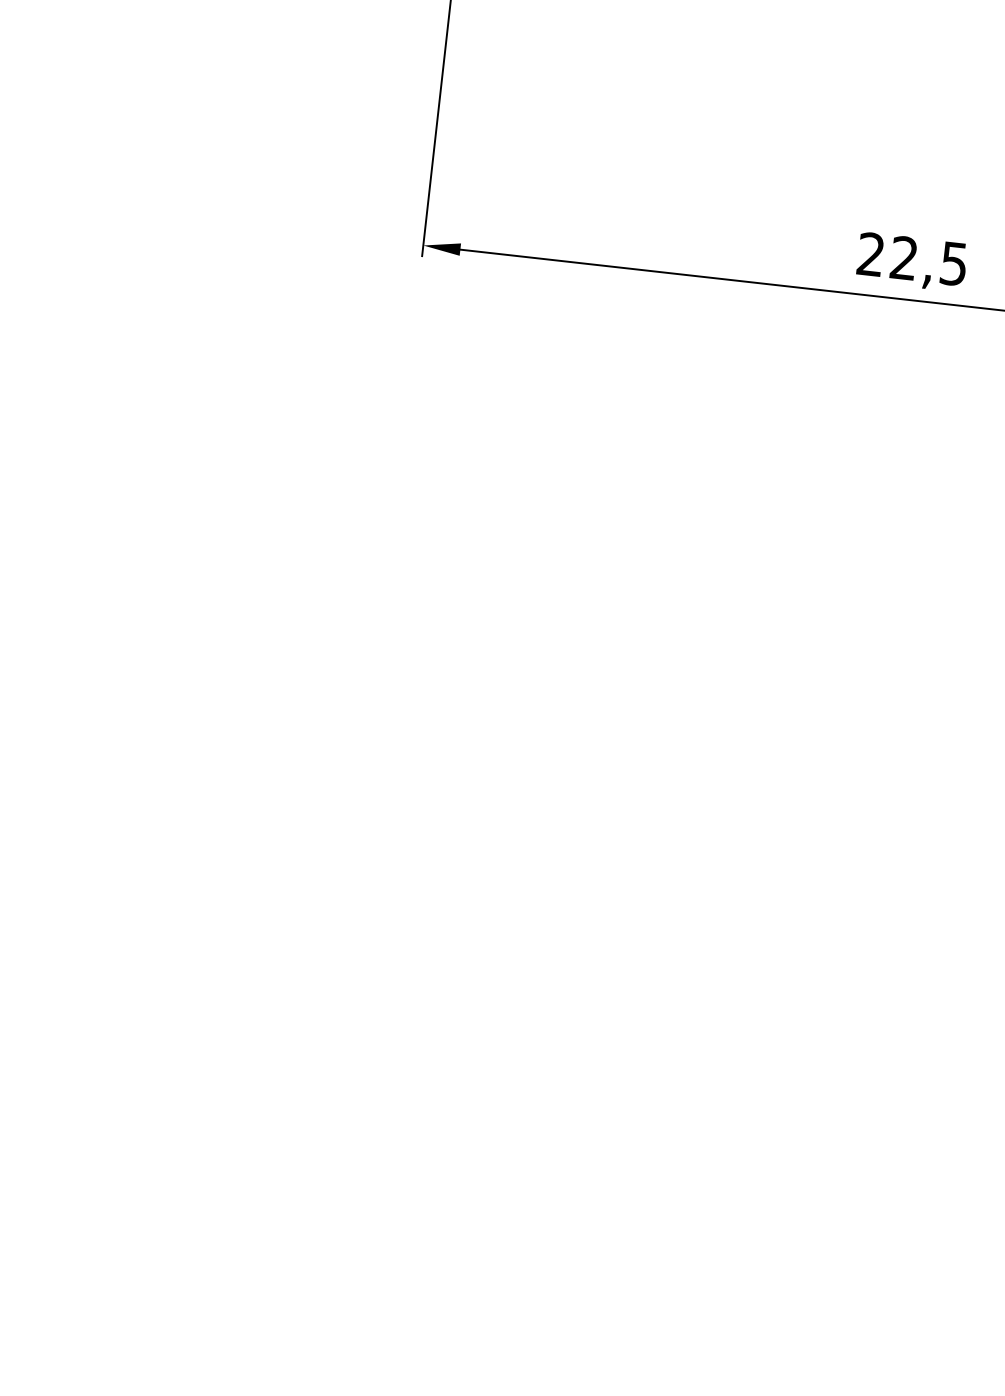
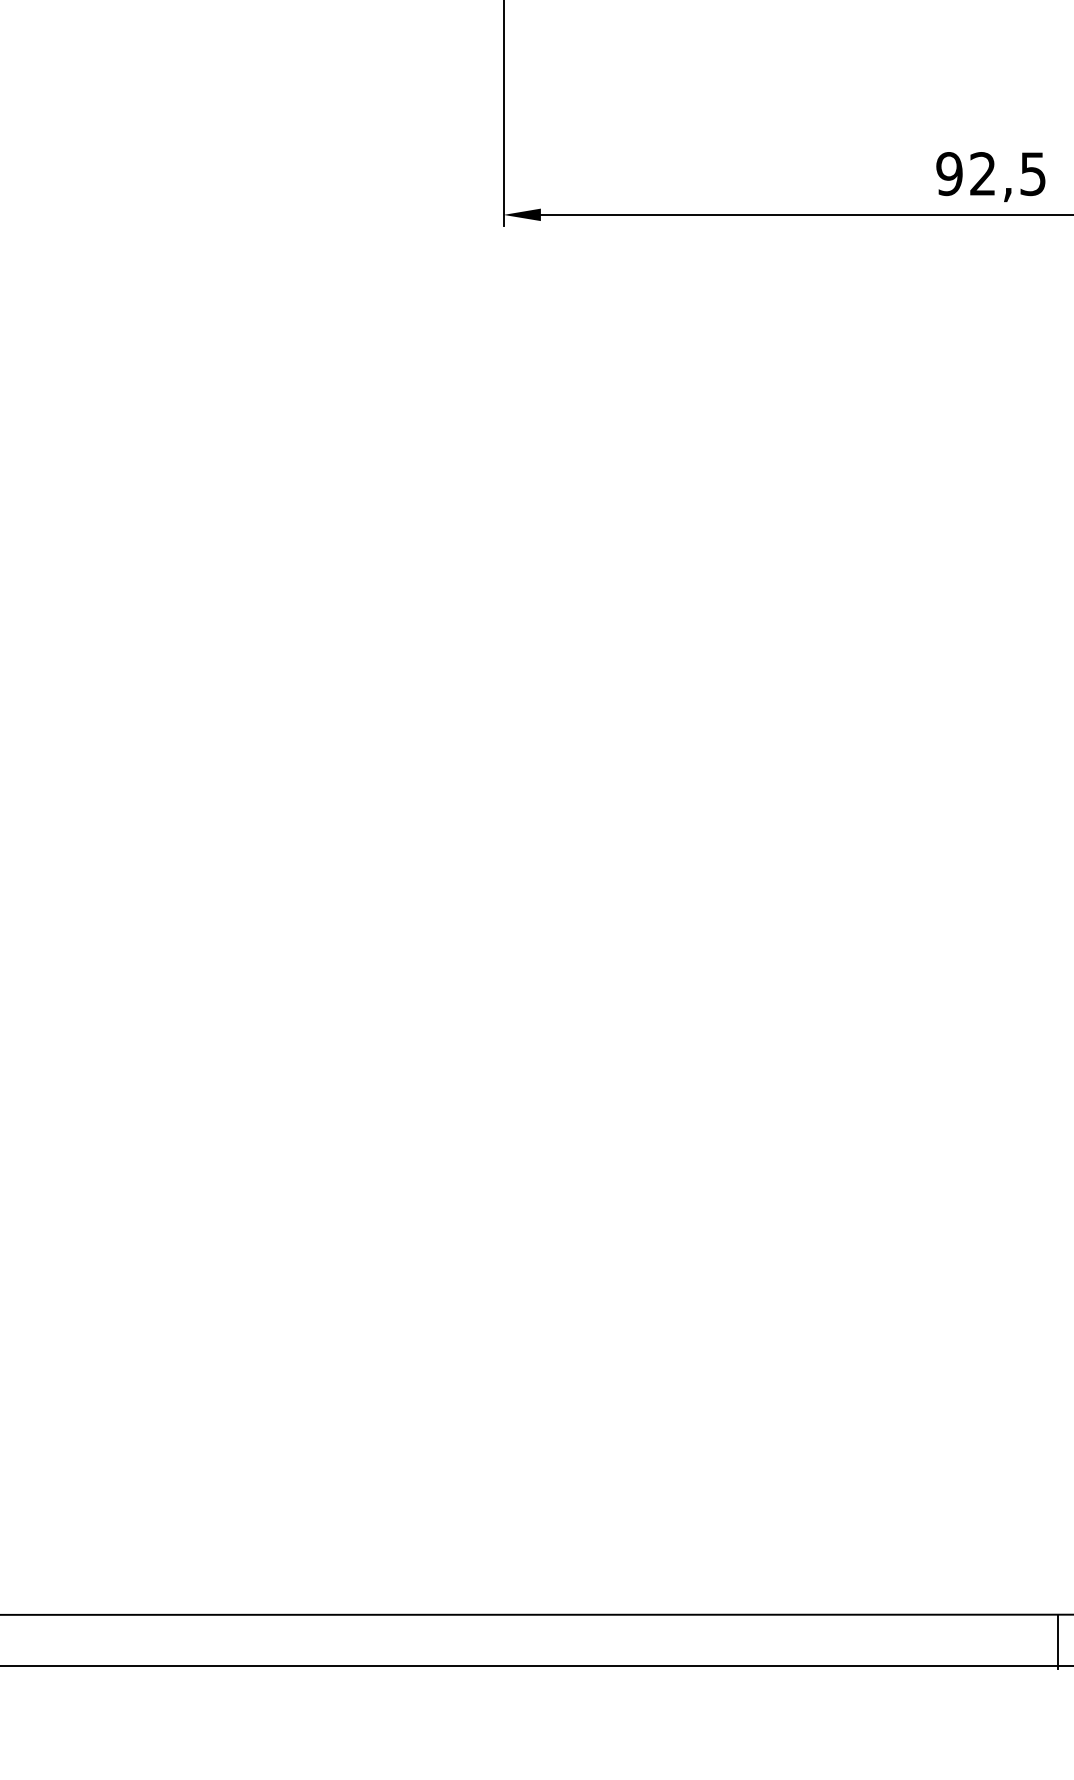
text: (870, 255) -> (949, 174), 22,5 -> 92,5

